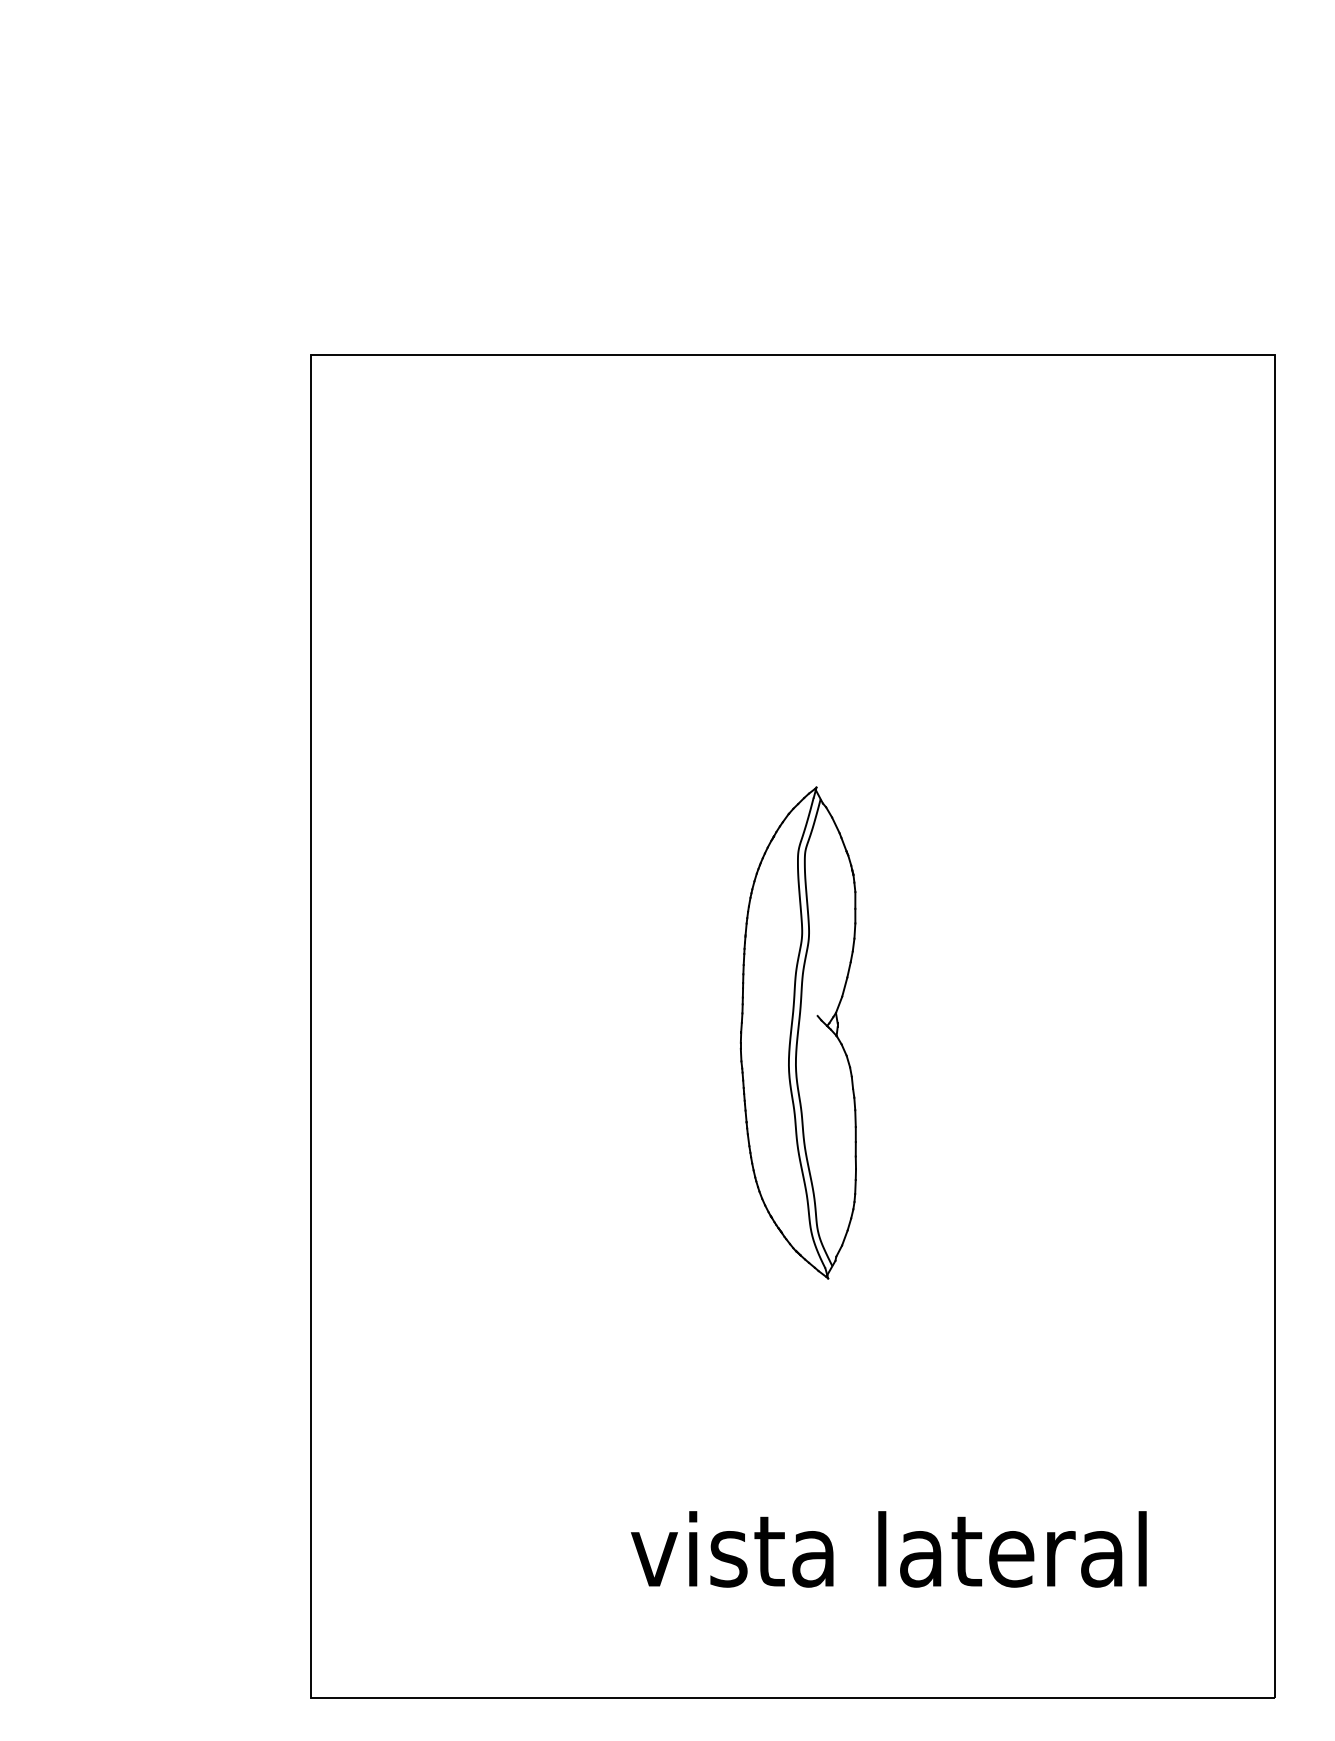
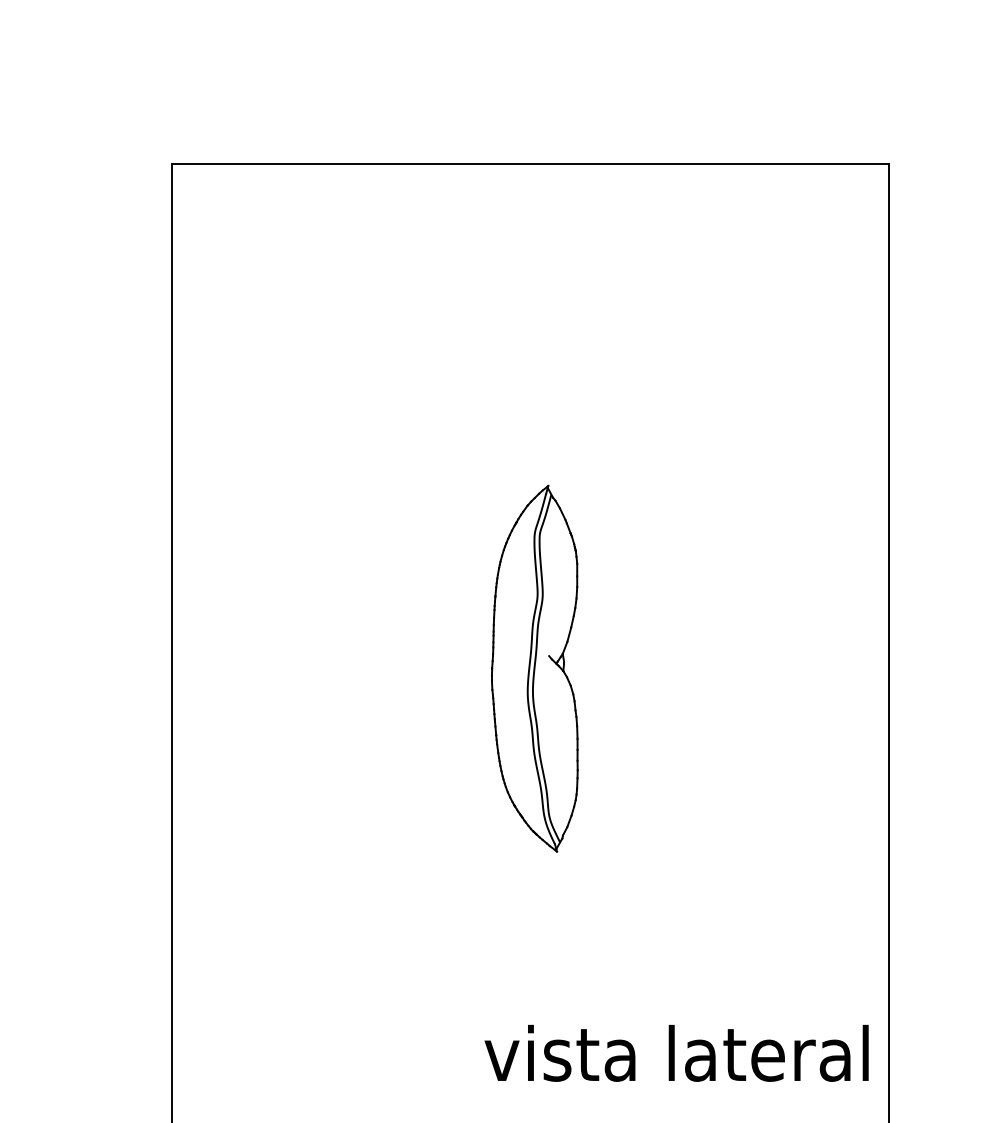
text: (888, 1549) -> (676, 1053), moved

